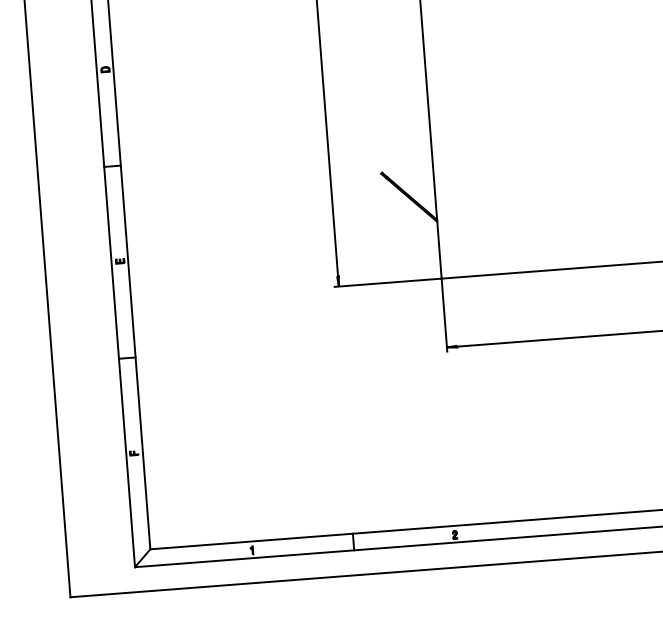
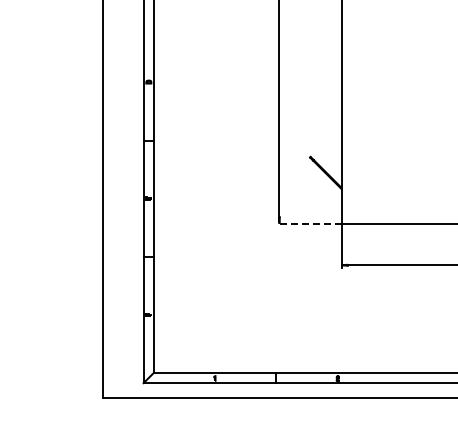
line: (386, 282) -> (308, 223), solid -> dashed

